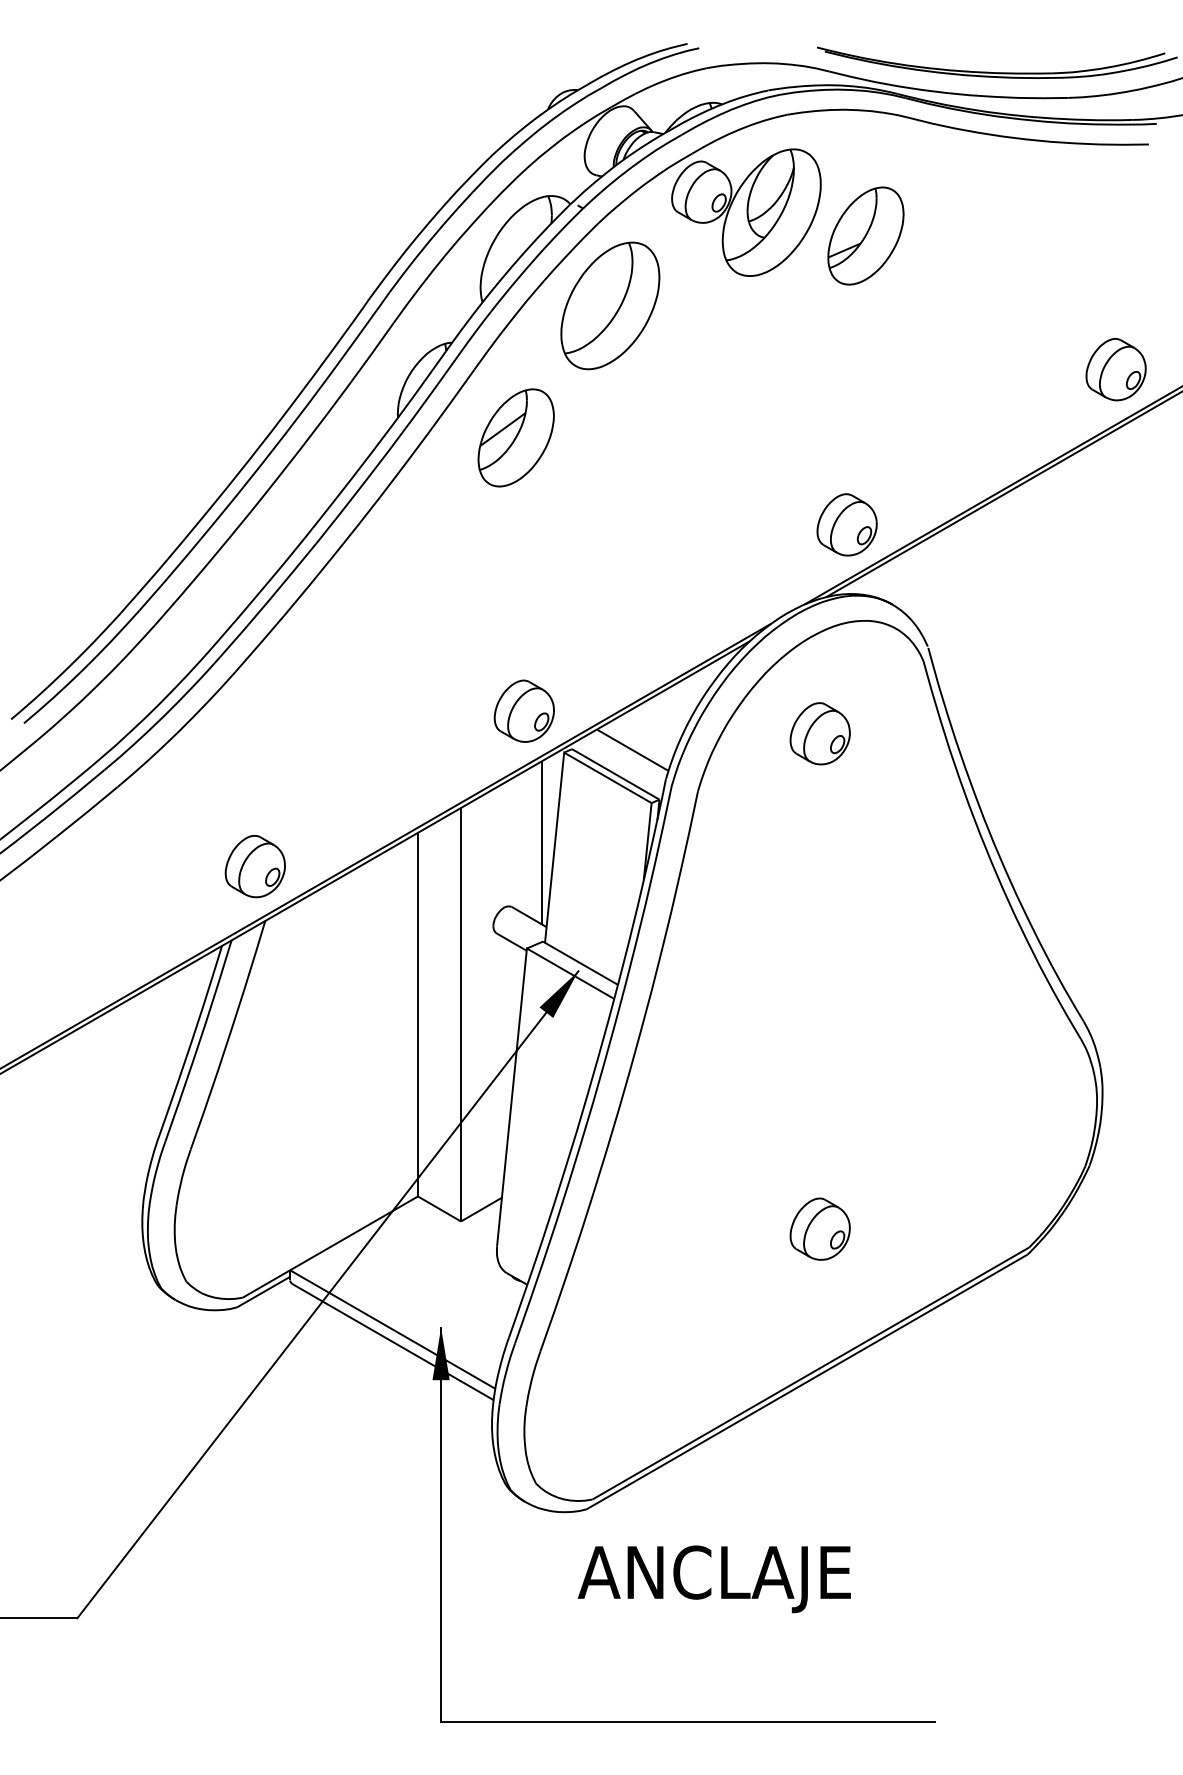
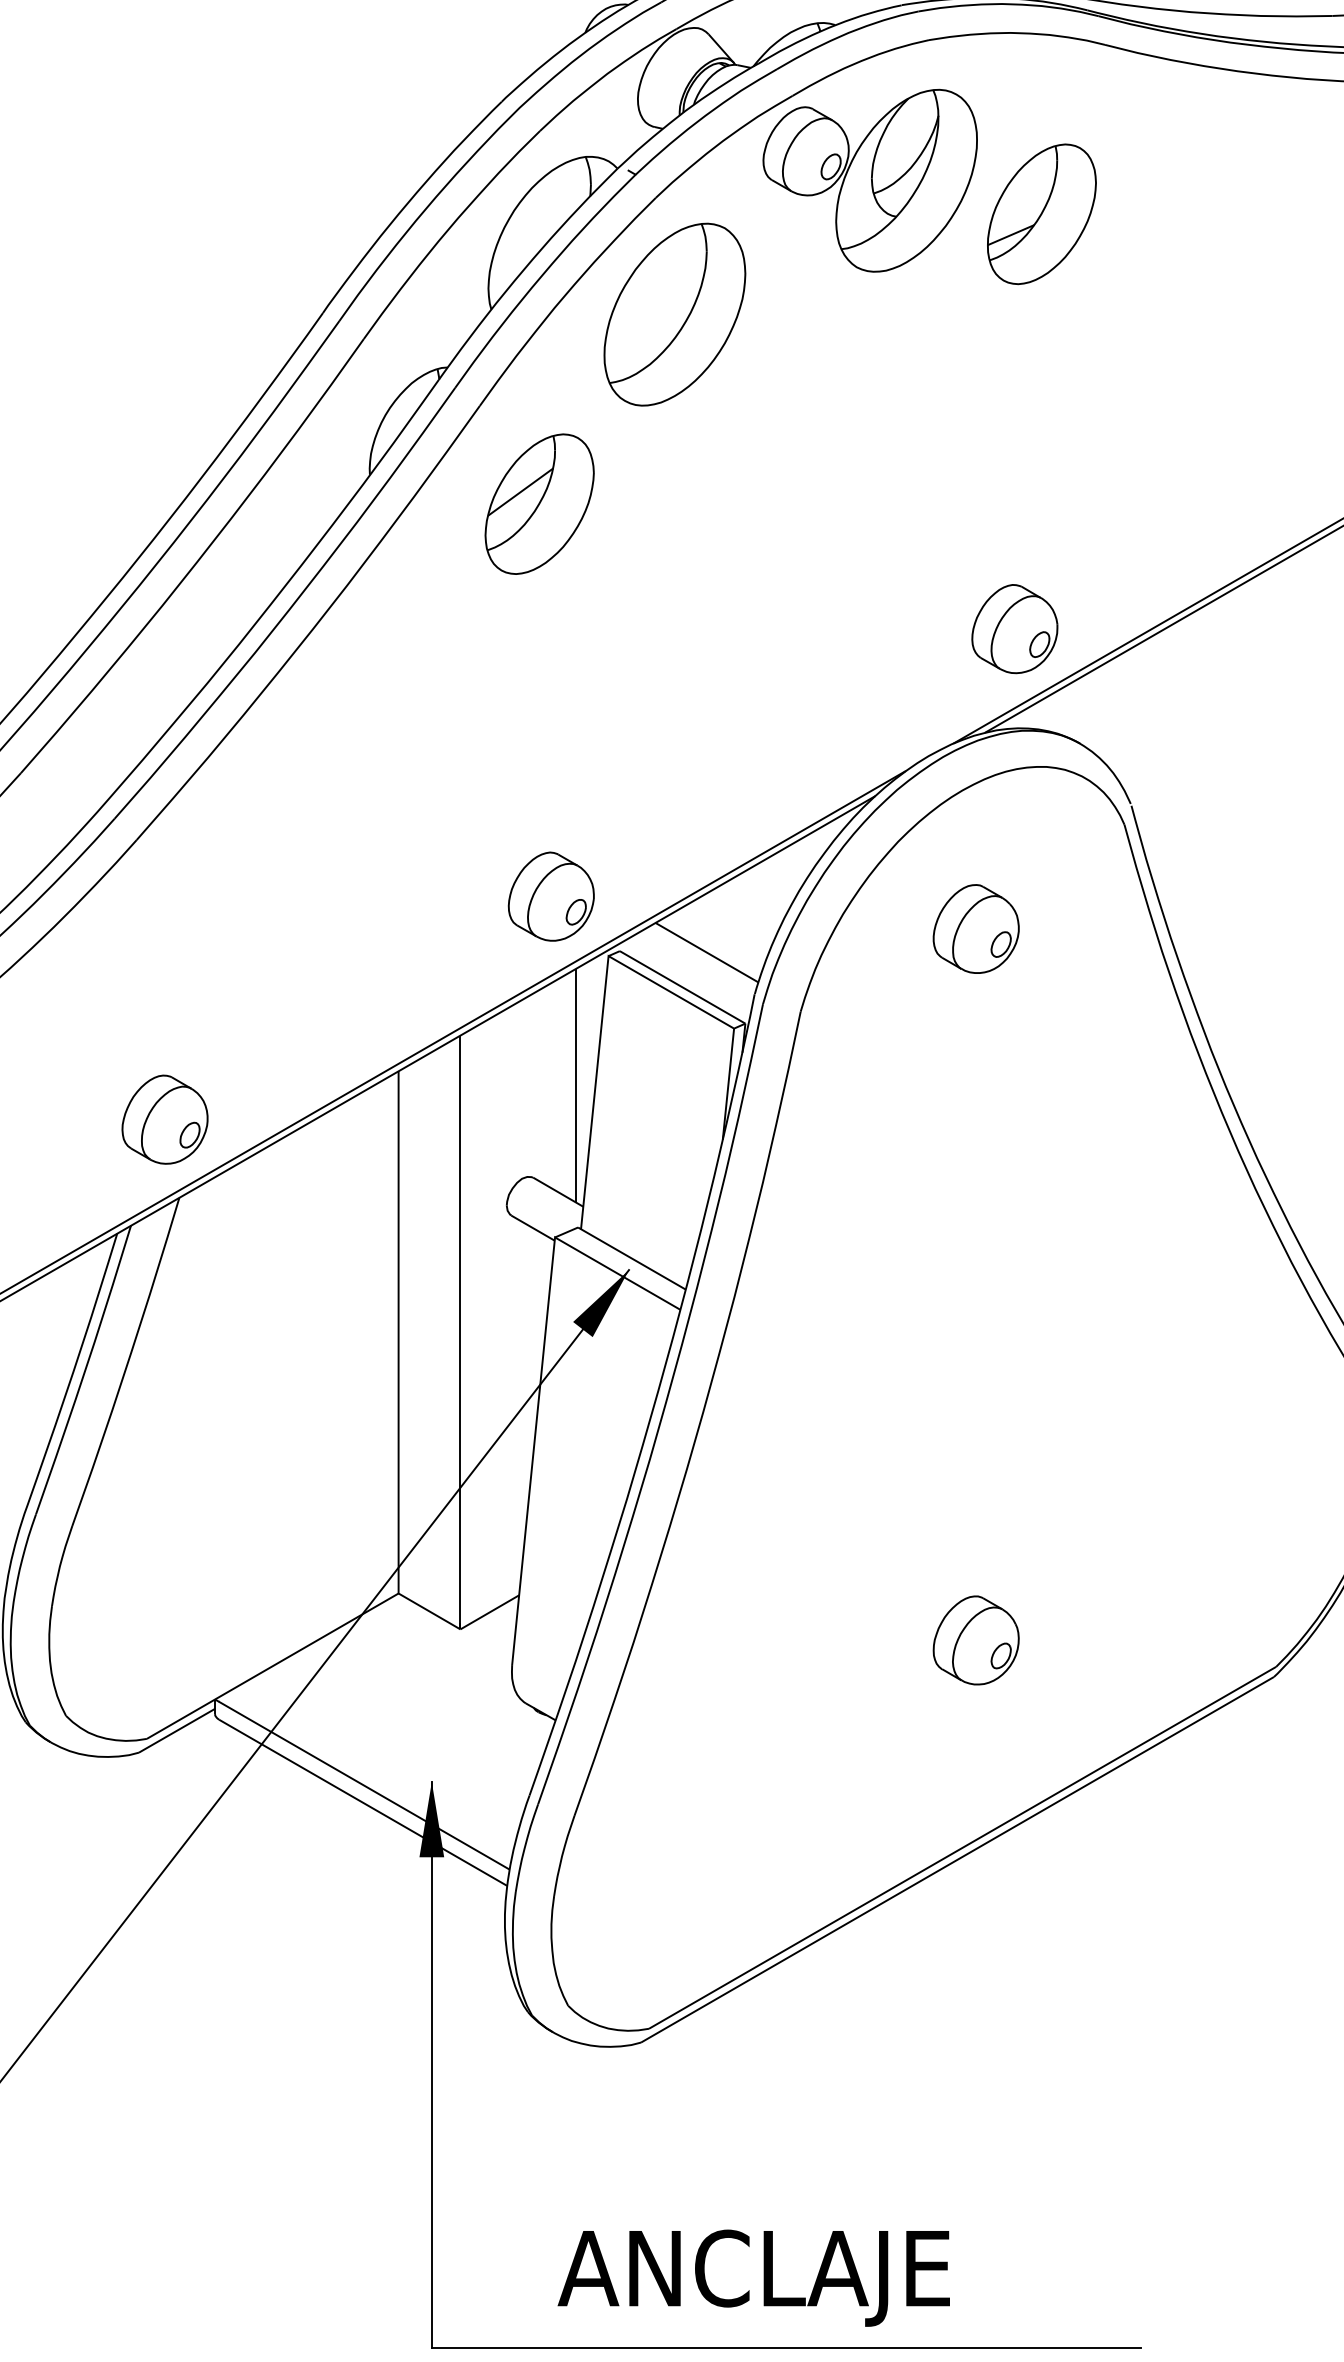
text: (713, 1579) -> (752, 2278), moved

